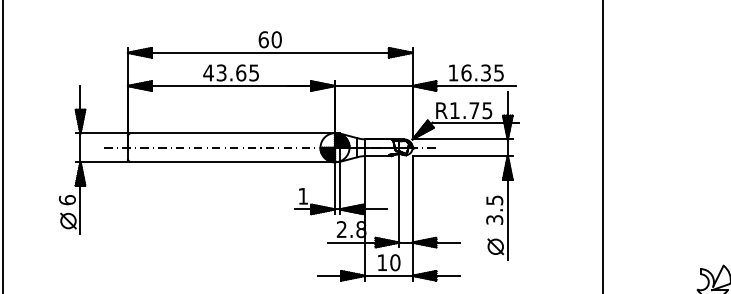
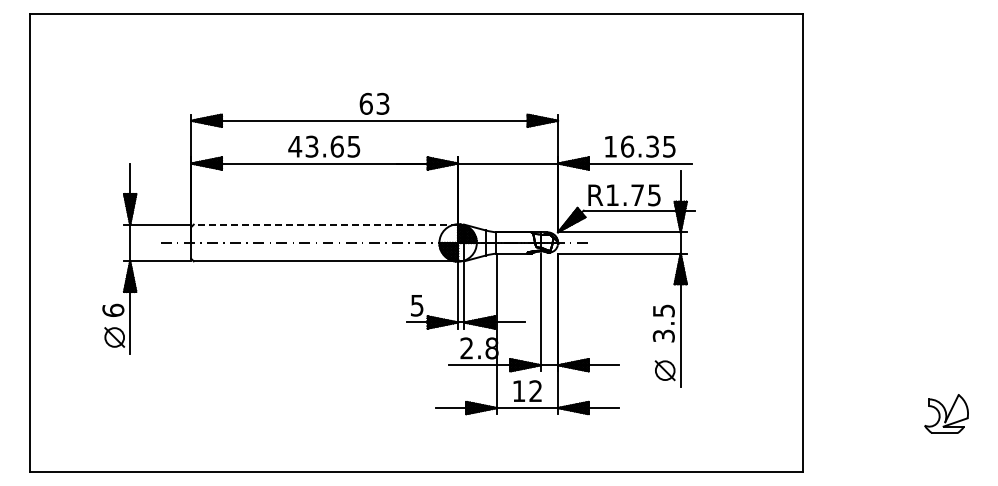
text: (276, 39) -> (382, 103), 60 -> 63
line: (232, 133) -> (325, 224), solid -> dashed
text: (303, 196) -> (417, 305), 1 -> 5
text: (395, 262) -> (535, 391), 10 -> 12

